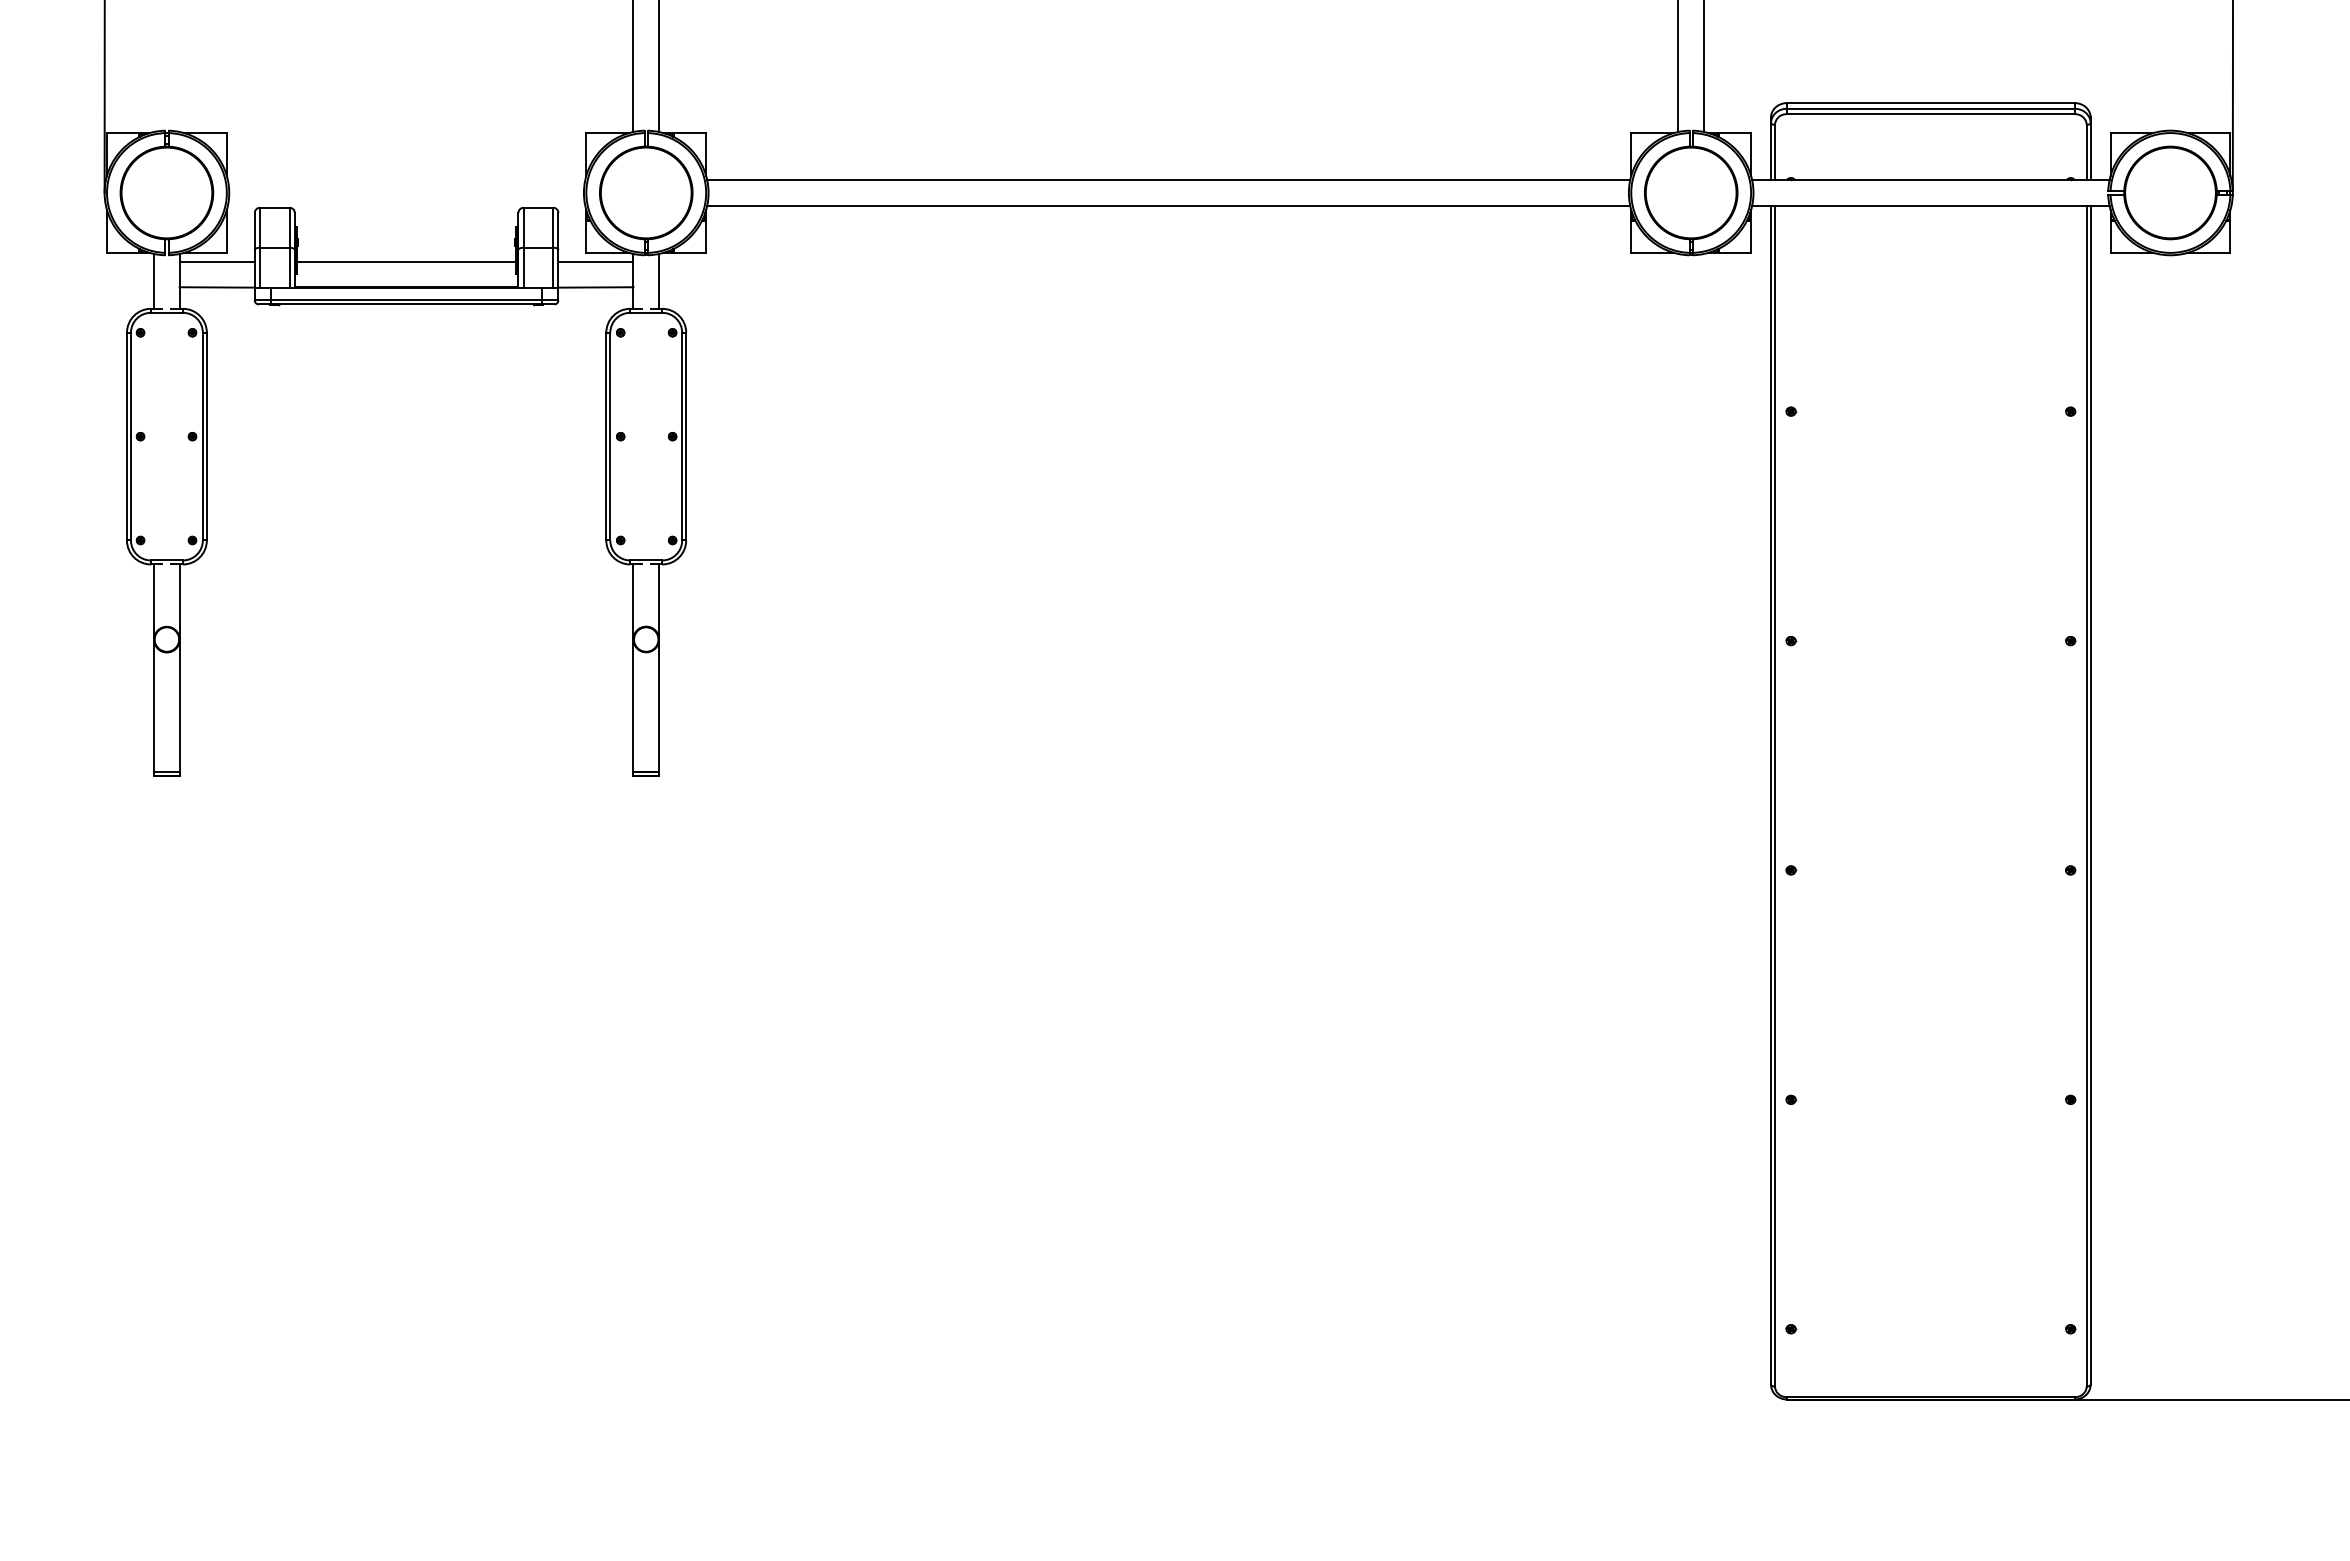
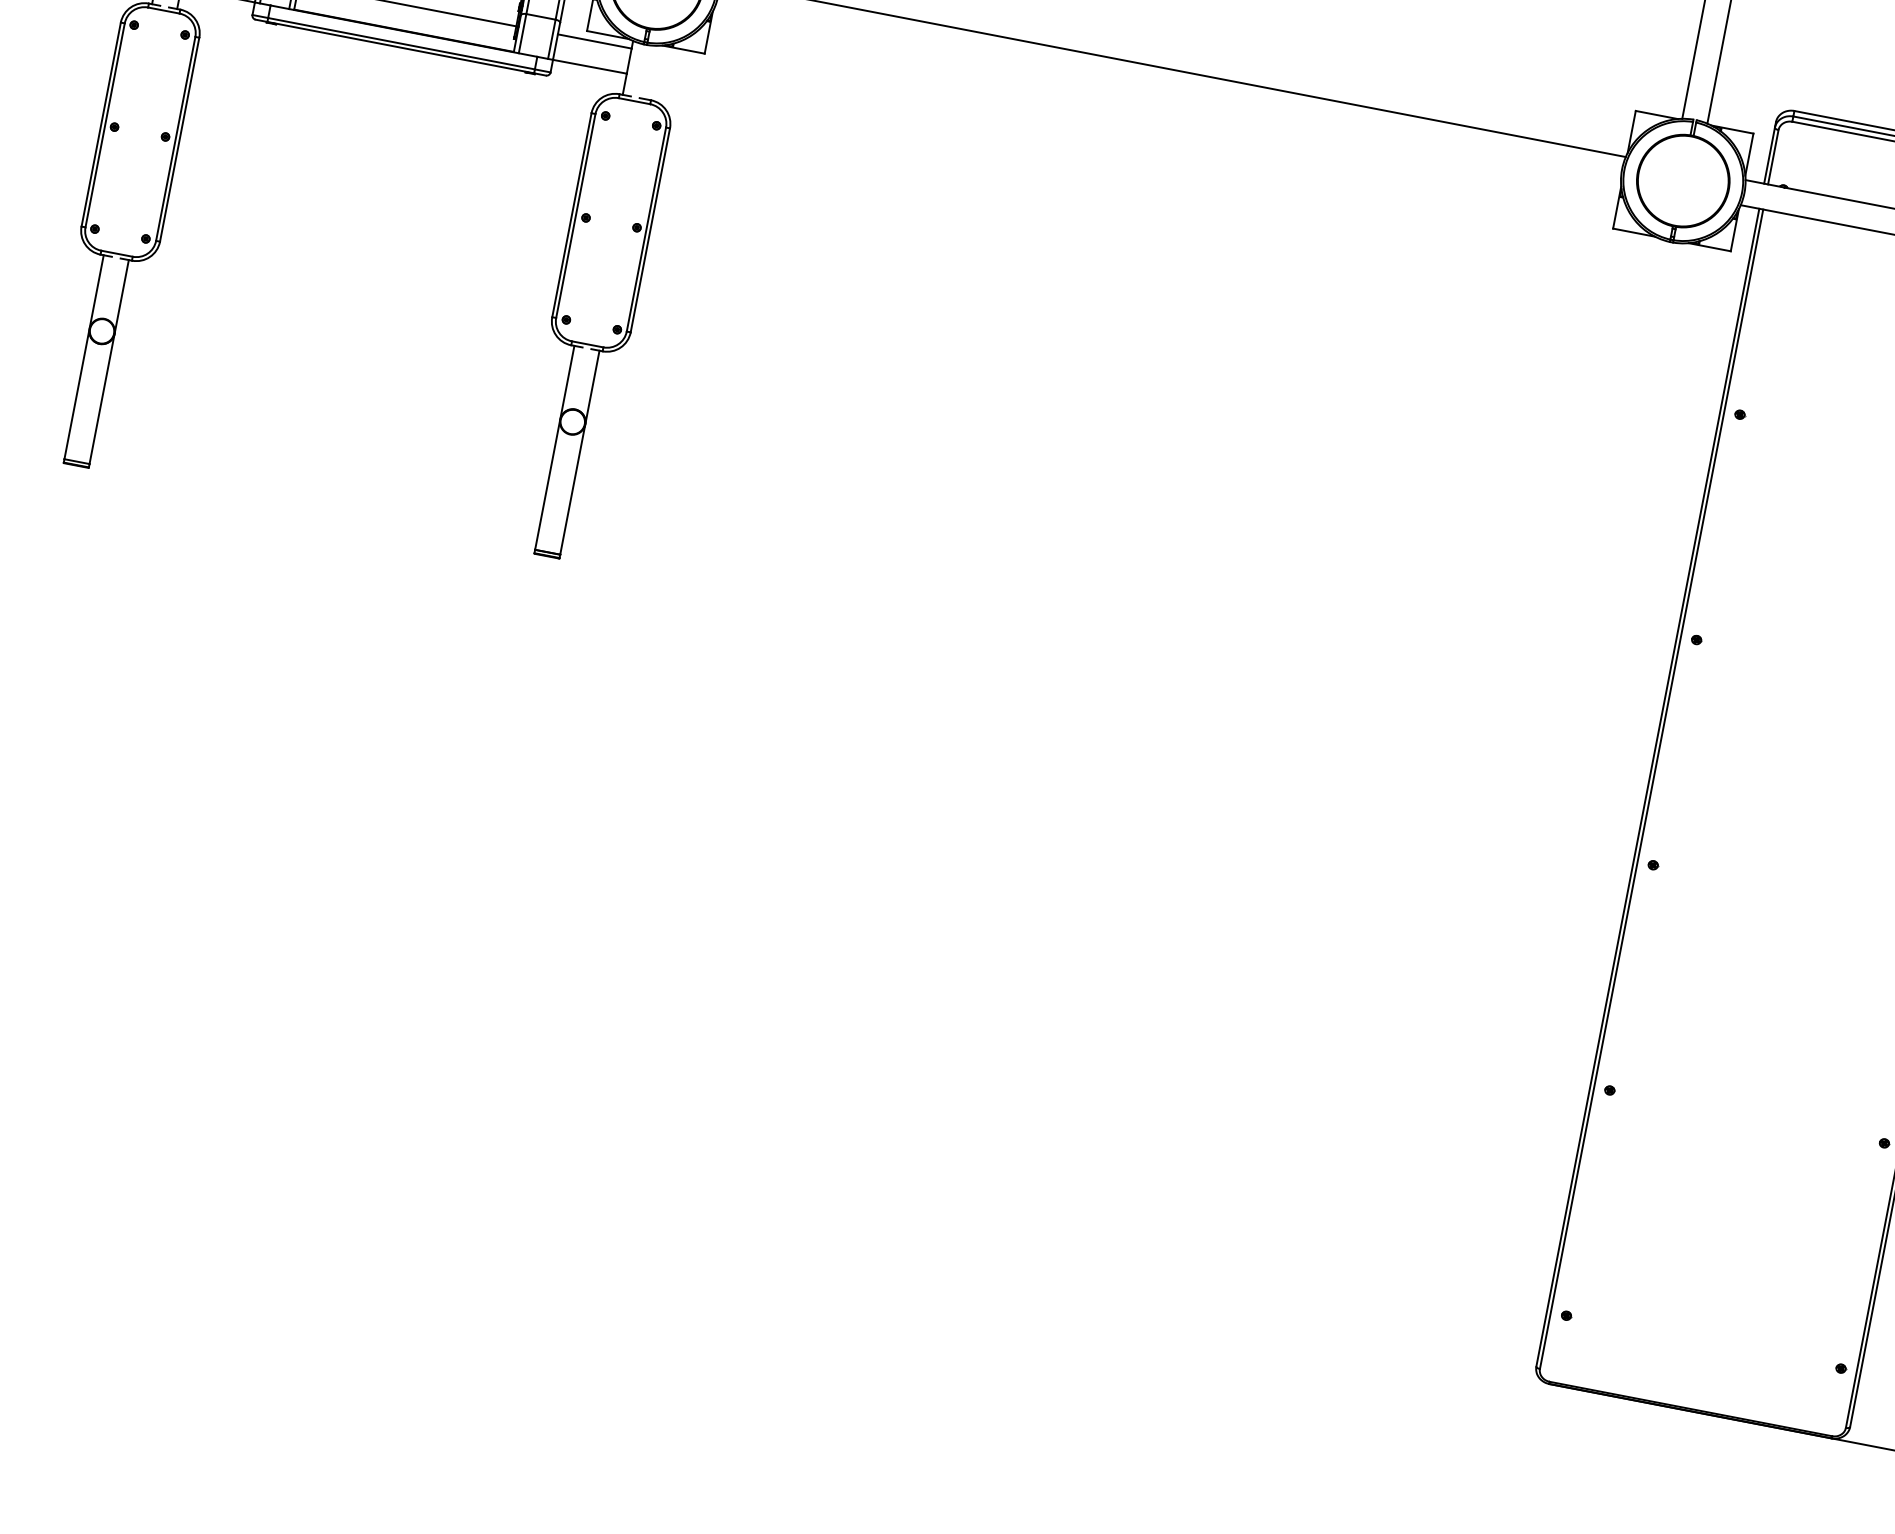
line: (1168, 205) -> (1167, 94), removed
line: (659, 281) -> (653, 72), removed

